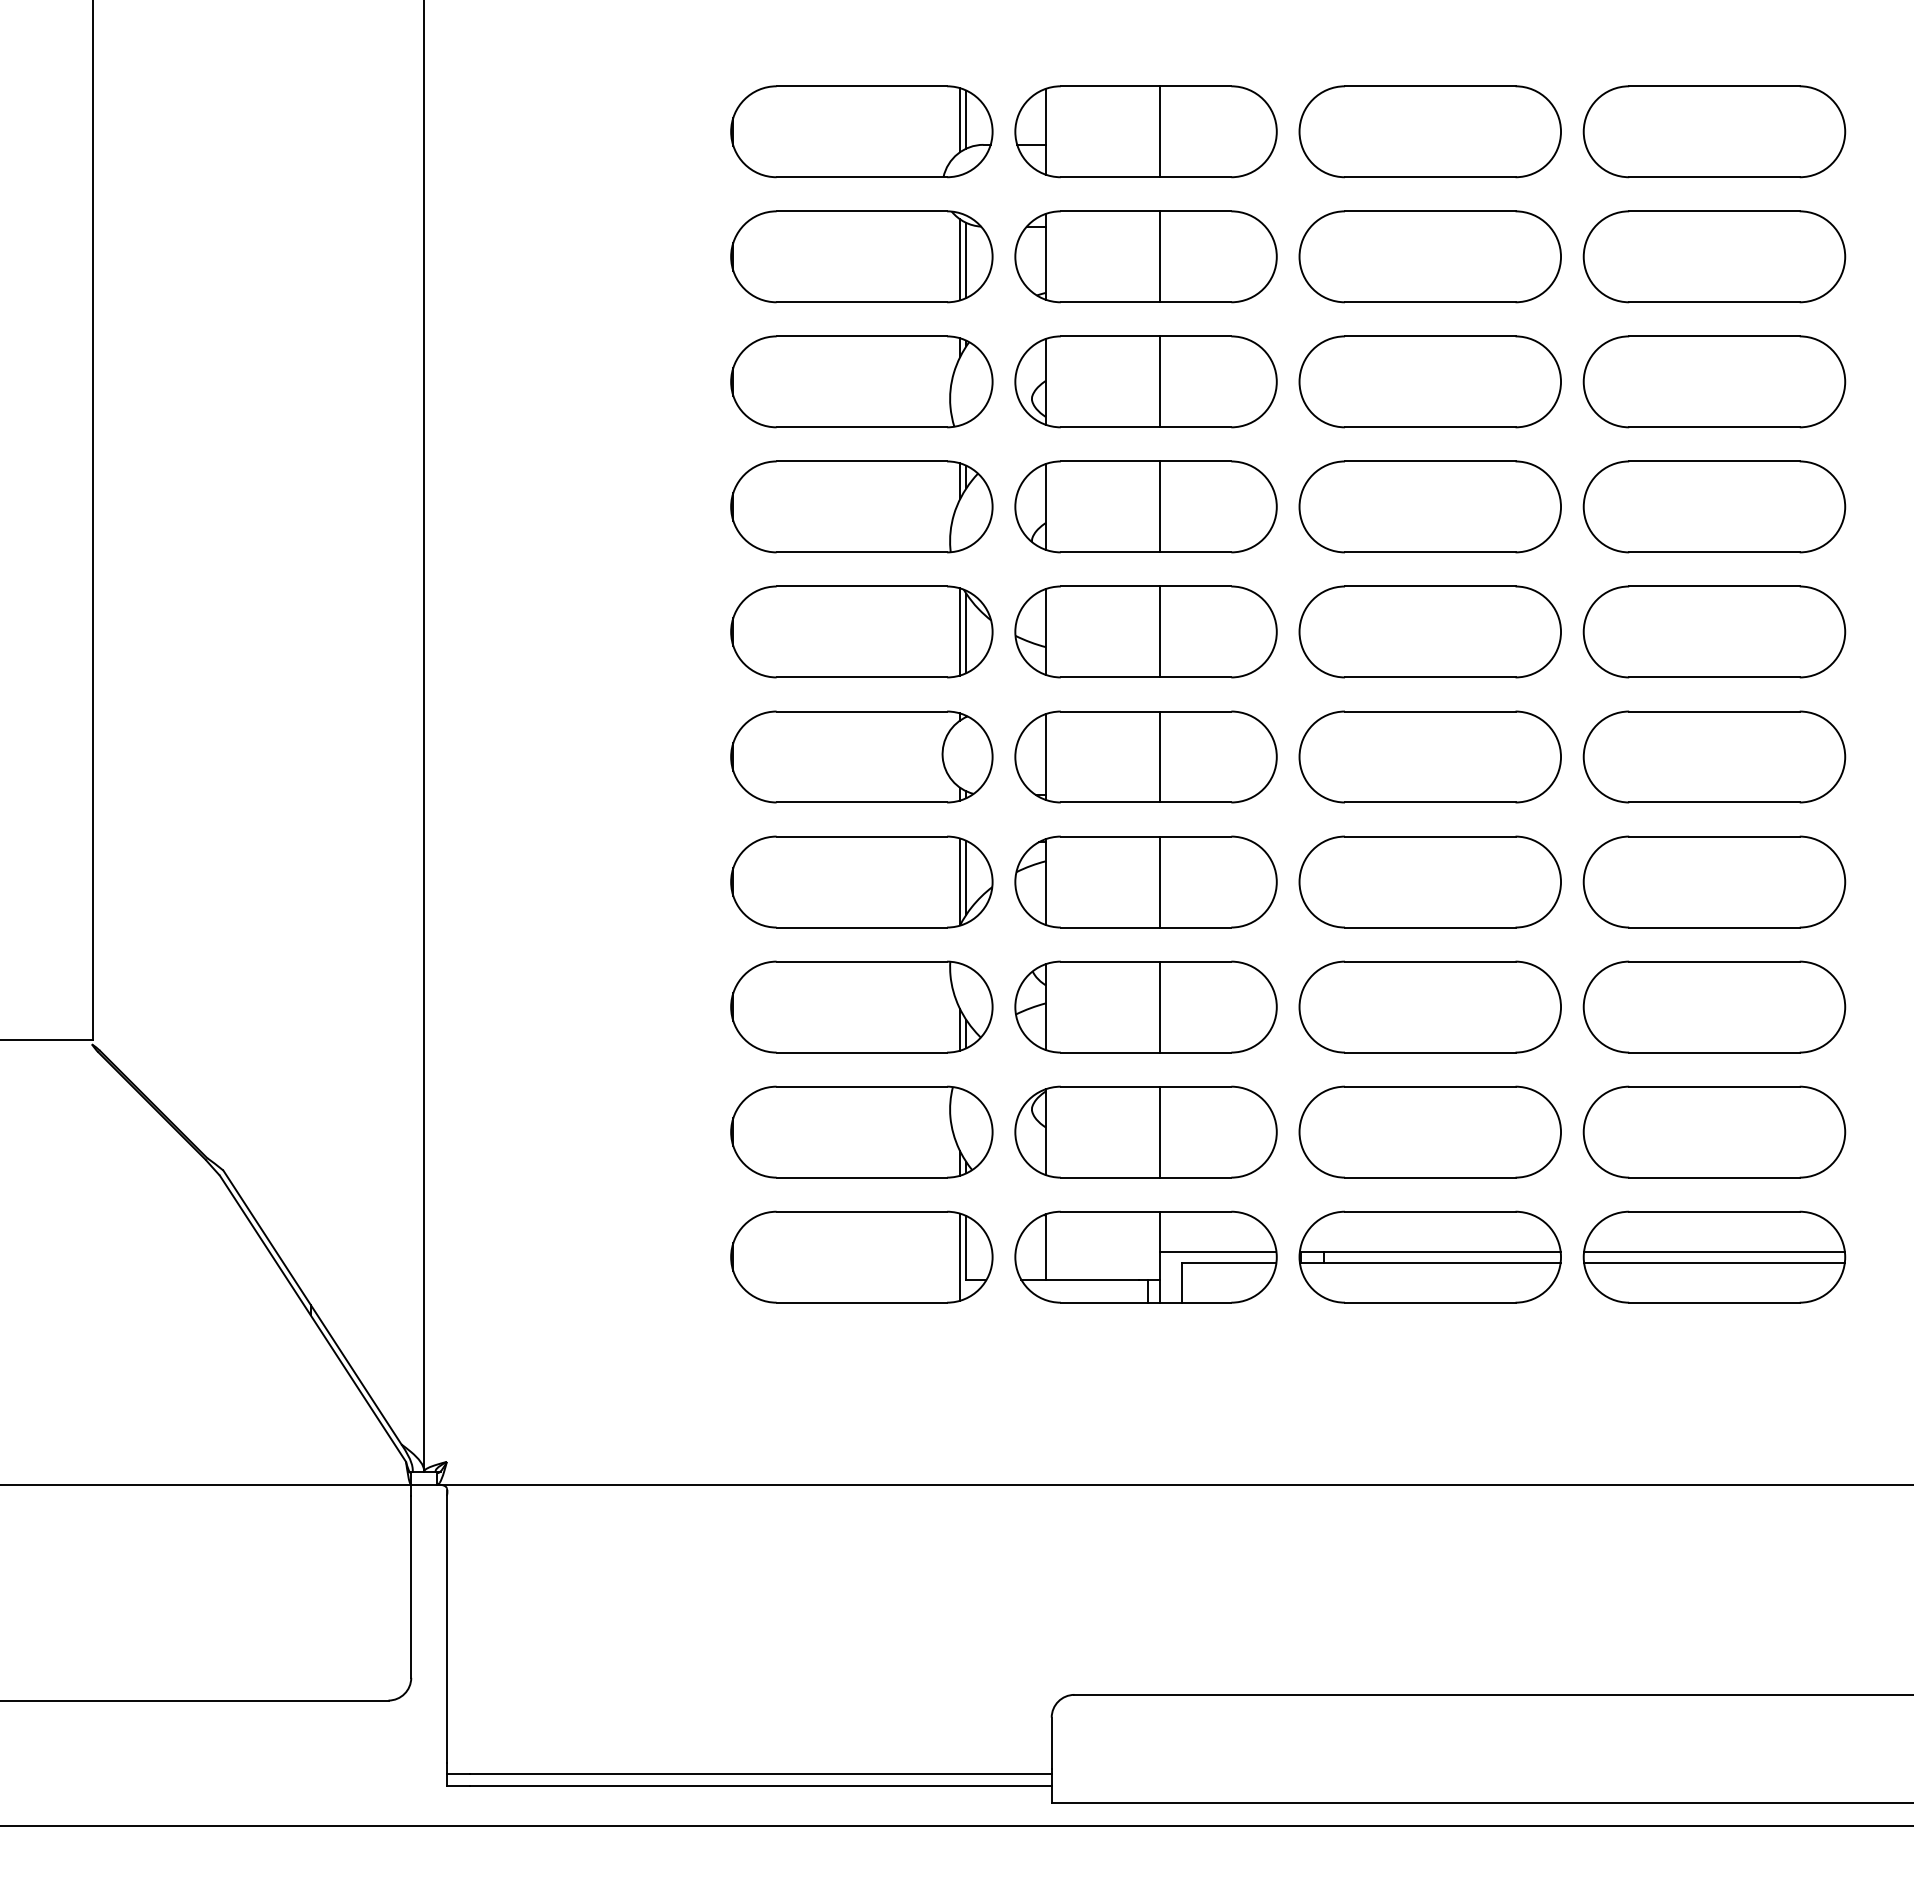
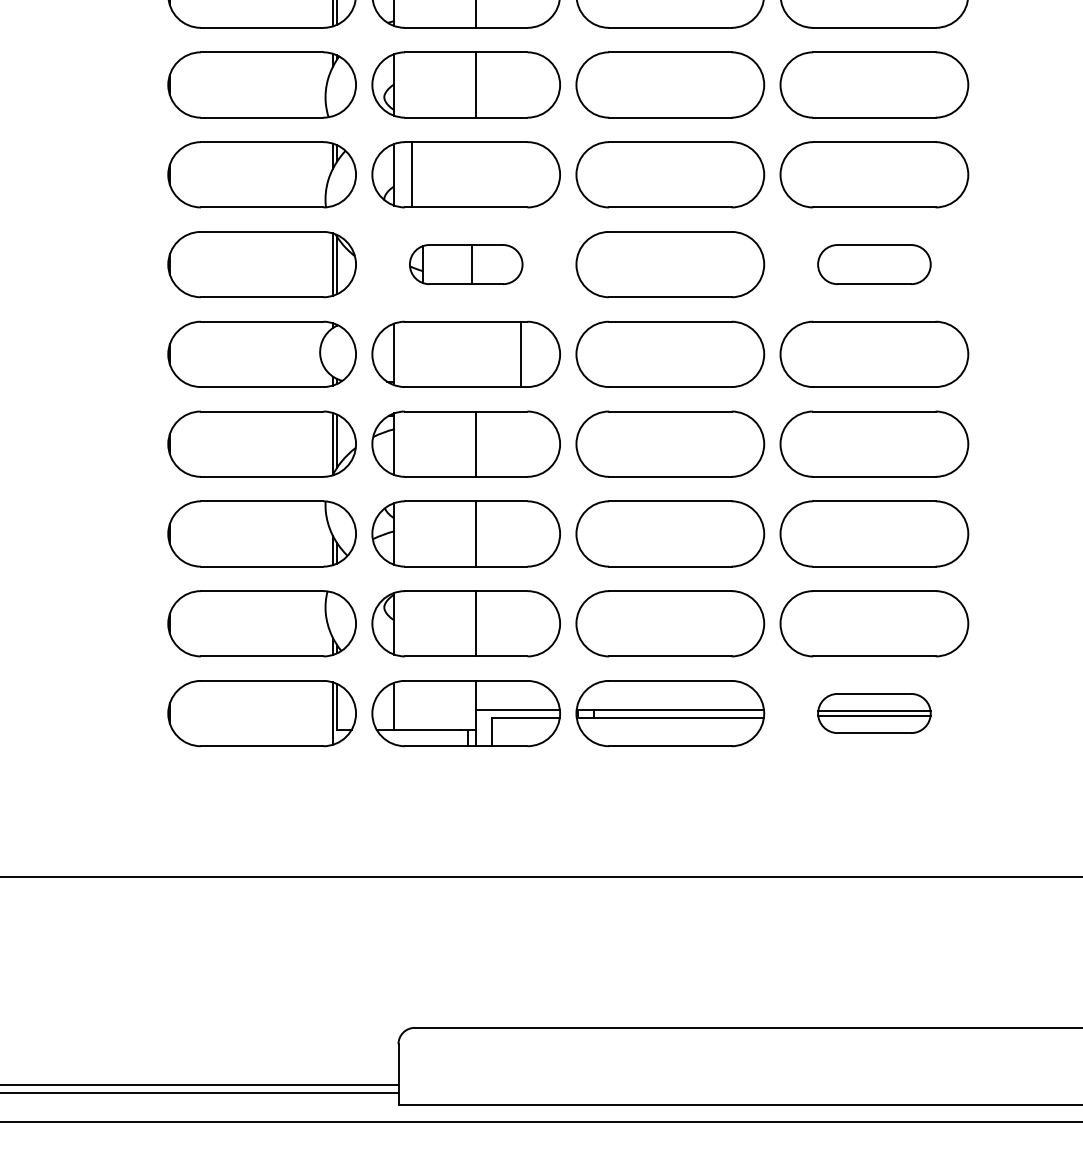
line: (1159, 506) -> (411, 174), moved
part: (1145, 631) -> (465, 264), size x0.6
part: (1714, 631) -> (874, 264), size x0.6
line: (1159, 756) -> (520, 354), moved
part: (1714, 1256) -> (874, 713), size x0.6

